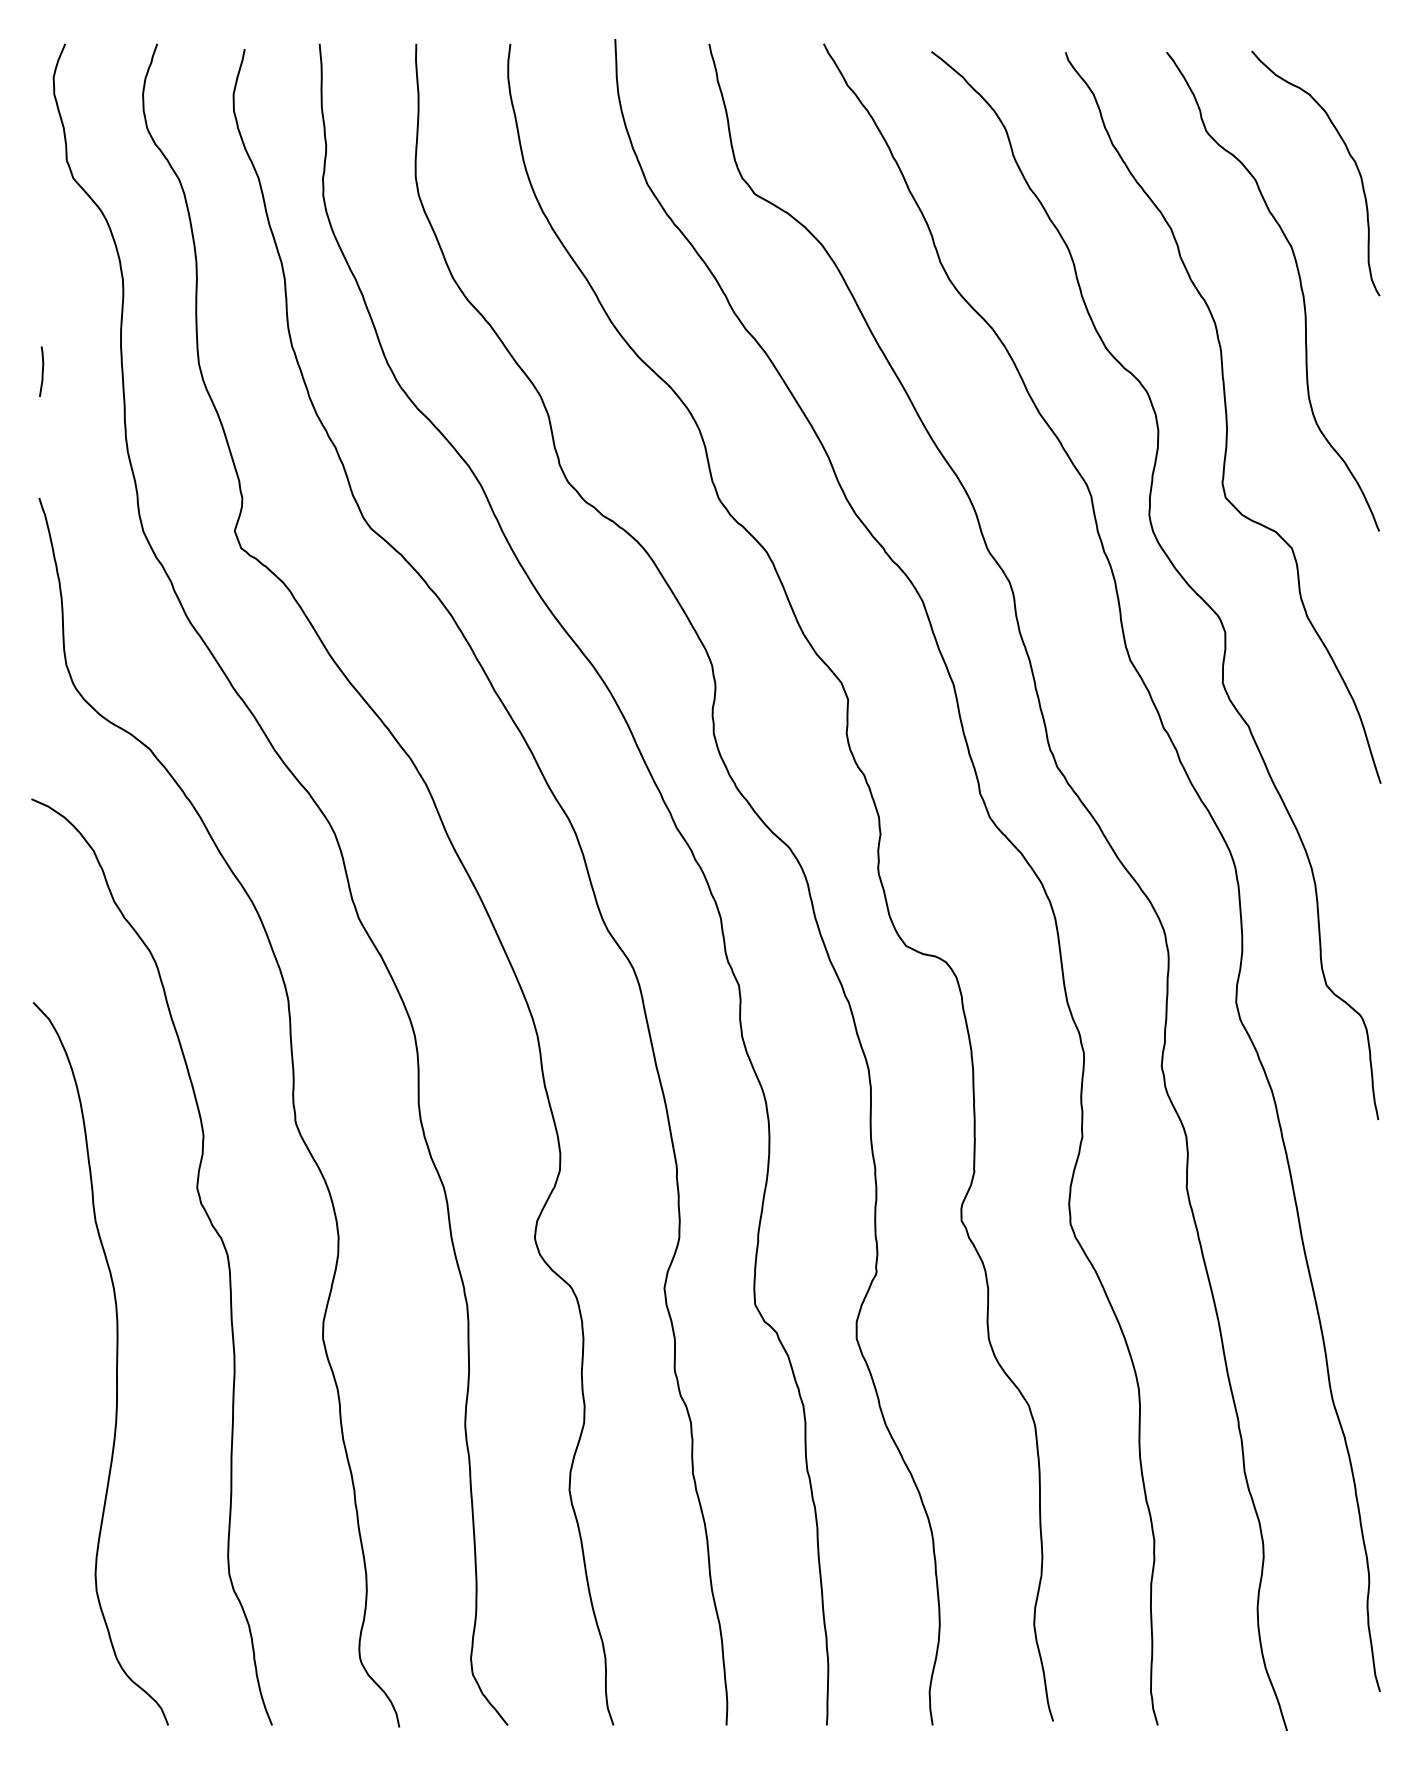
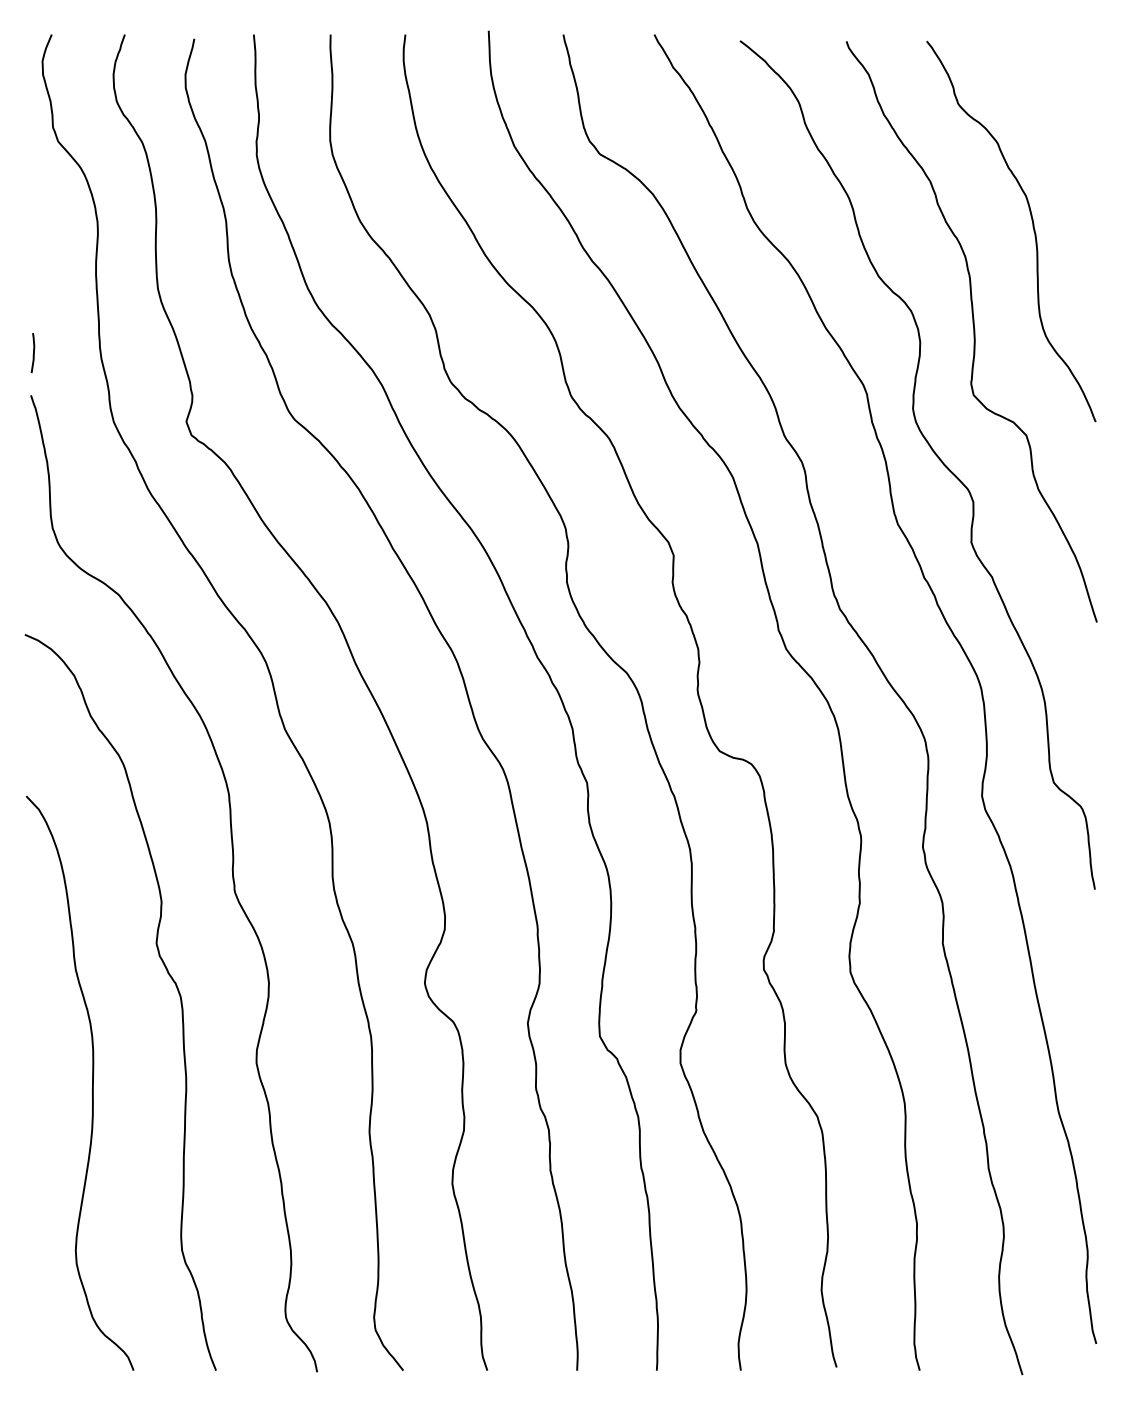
curve: (1348, 154) -> (1071, 122), removed
curve: (41, 371) -> (32, 352), moved

